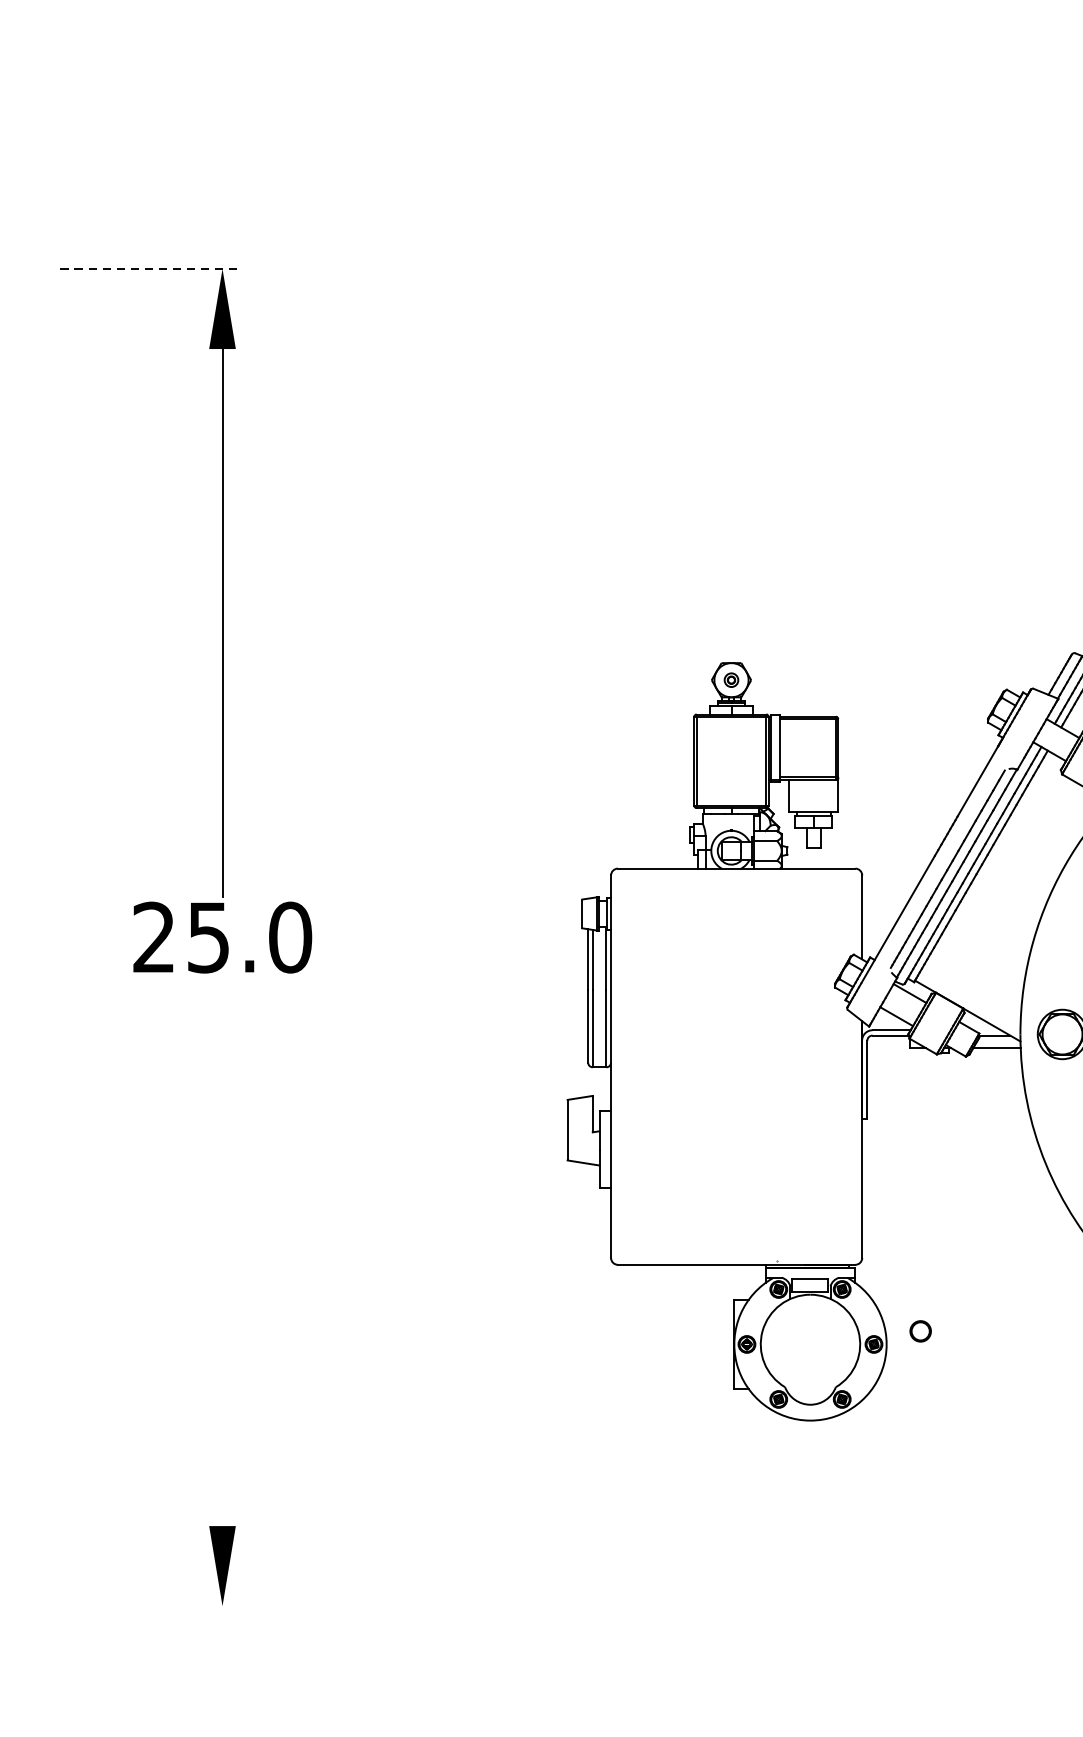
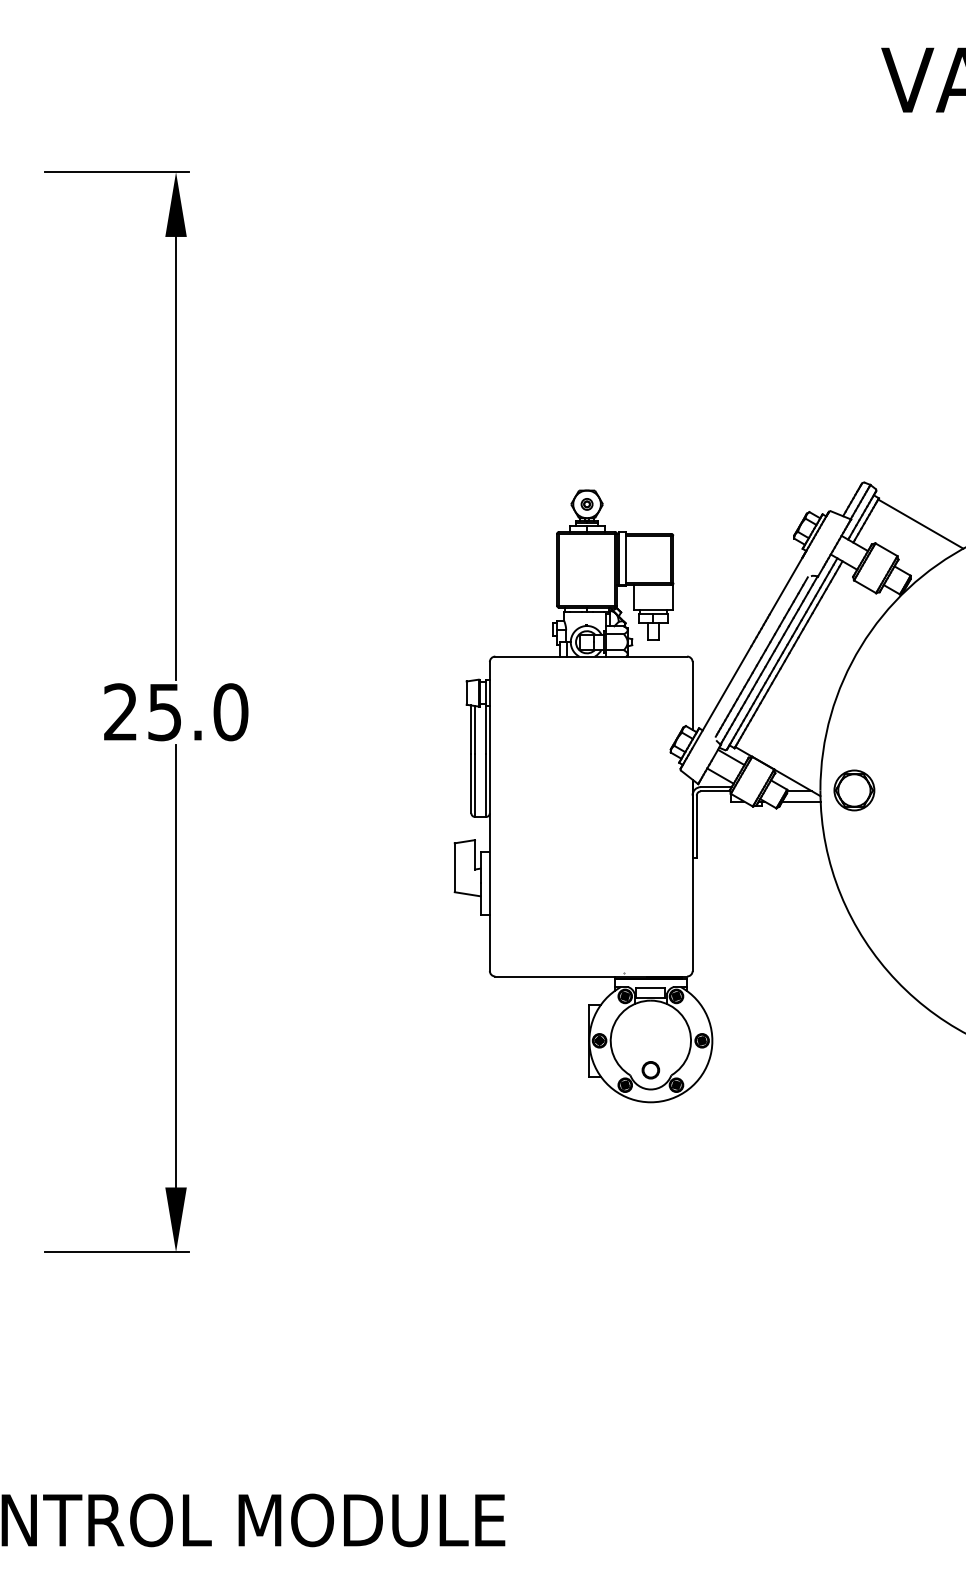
line: (149, 269) -> (117, 172), dashed -> solid
line: (223, 1251) -> (176, 965), added
part: (920, 1331) -> (650, 1070), moved
line: (149, 1606) -> (117, 1252), added

